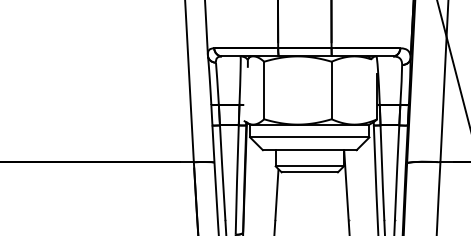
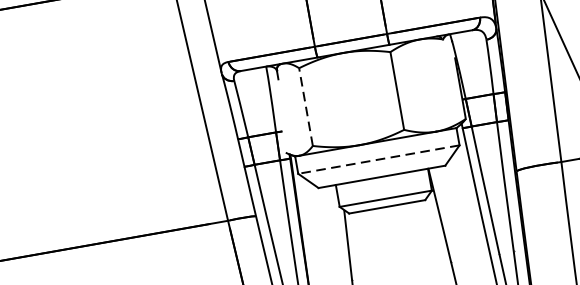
line: (264, 90) -> (306, 106), solid -> dashed
line: (309, 137) -> (378, 159), solid -> dashed

